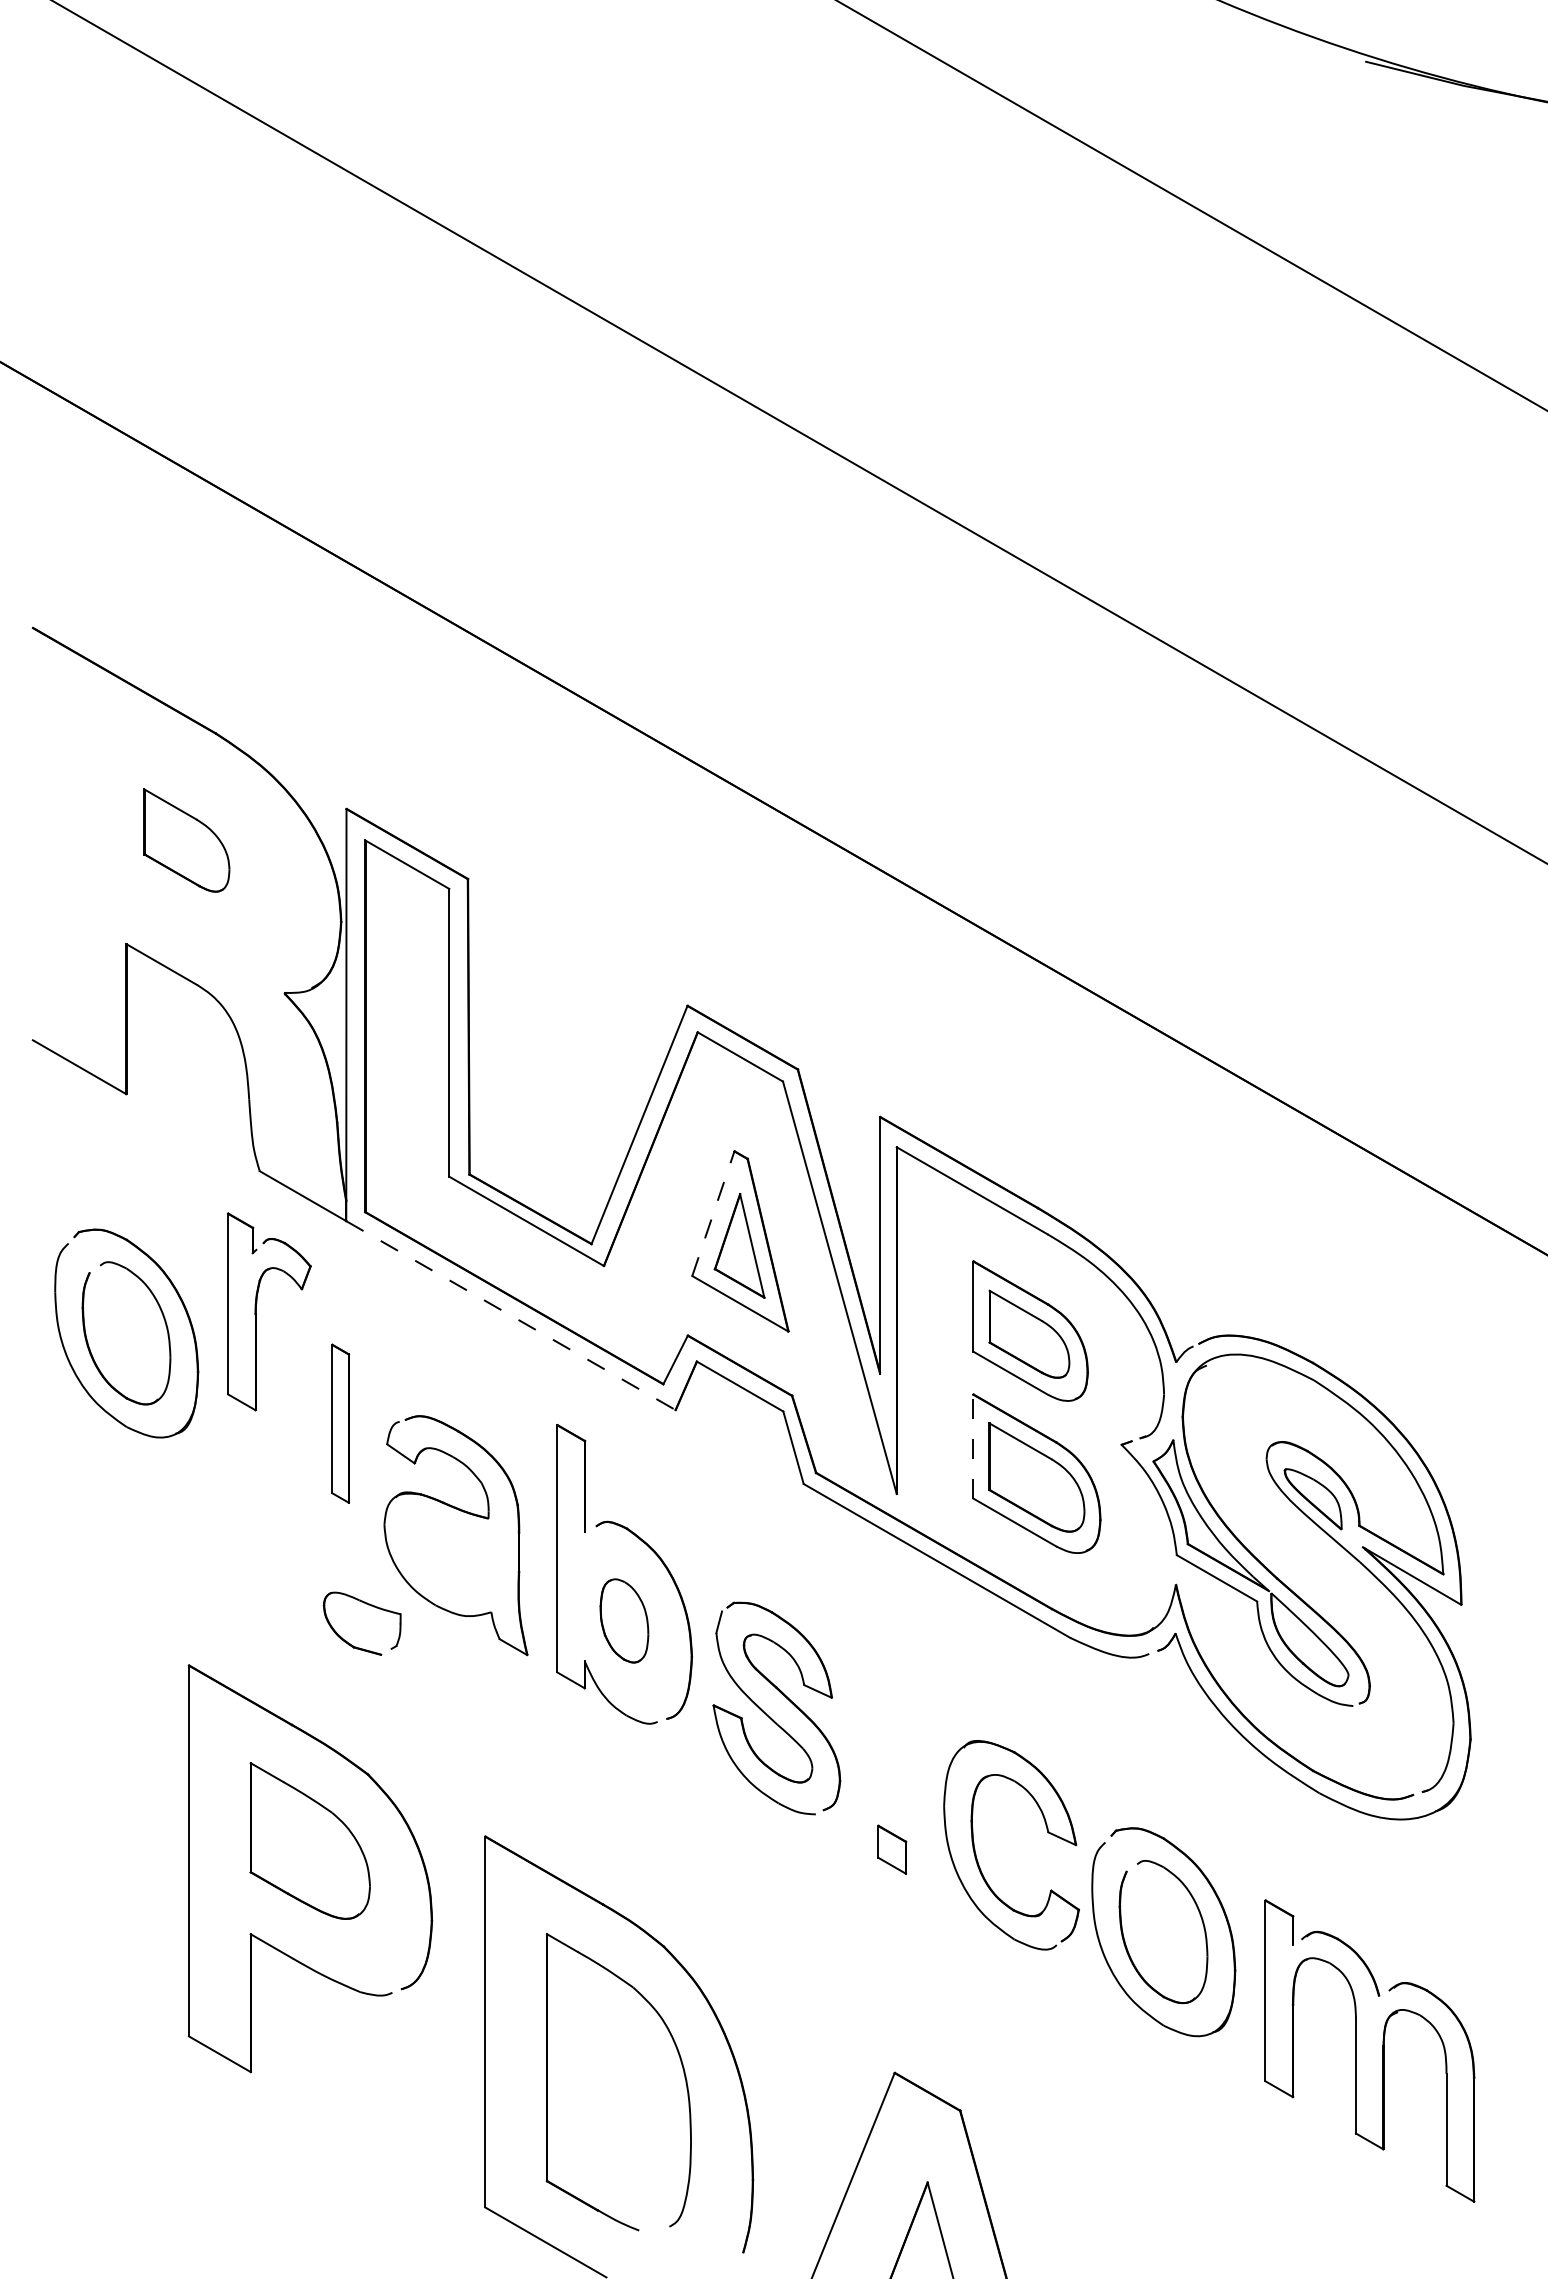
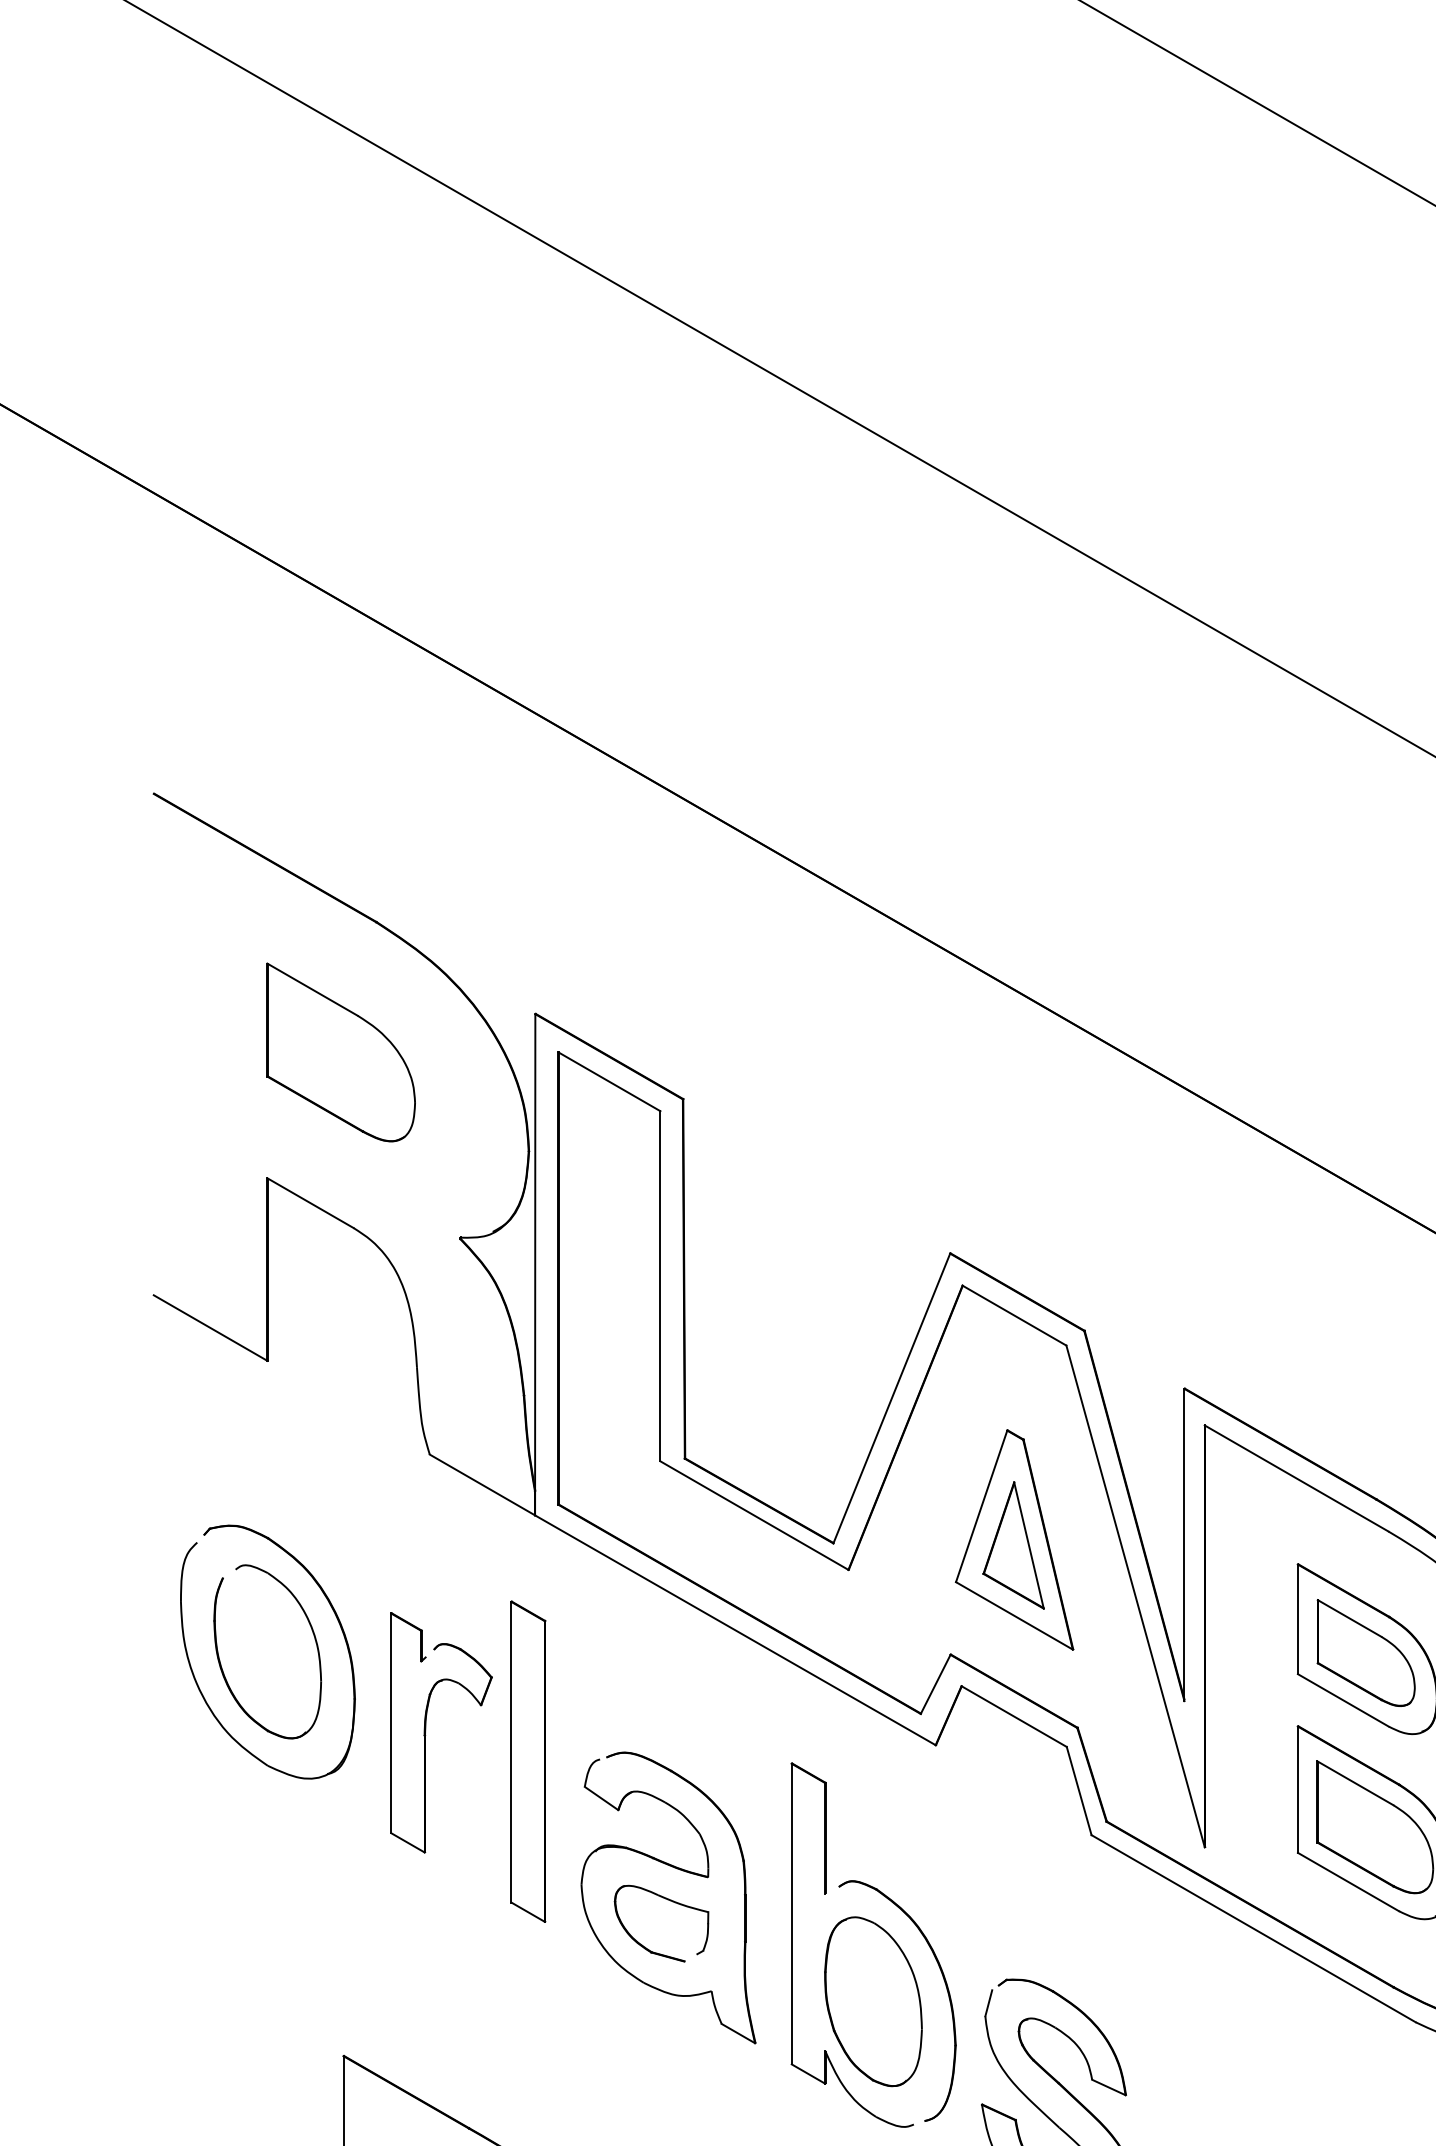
part: (186, 840) -> (340, 1052), size x1.43
line: (713, 1213) -> (981, 1506), dashed -> solid
part: (256, 1311) -> (425, 1732), moved
line: (510, 1315) -> (734, 1630), dashed -> solid
part: (340, 1423) -> (528, 1761), size x1.67
line: (973, 1446) -> (1298, 1789), dashed -> solid
part: (368, 1605) -> (669, 1901), moved
part: (624, 1620) -> (873, 2001), size x1.67

